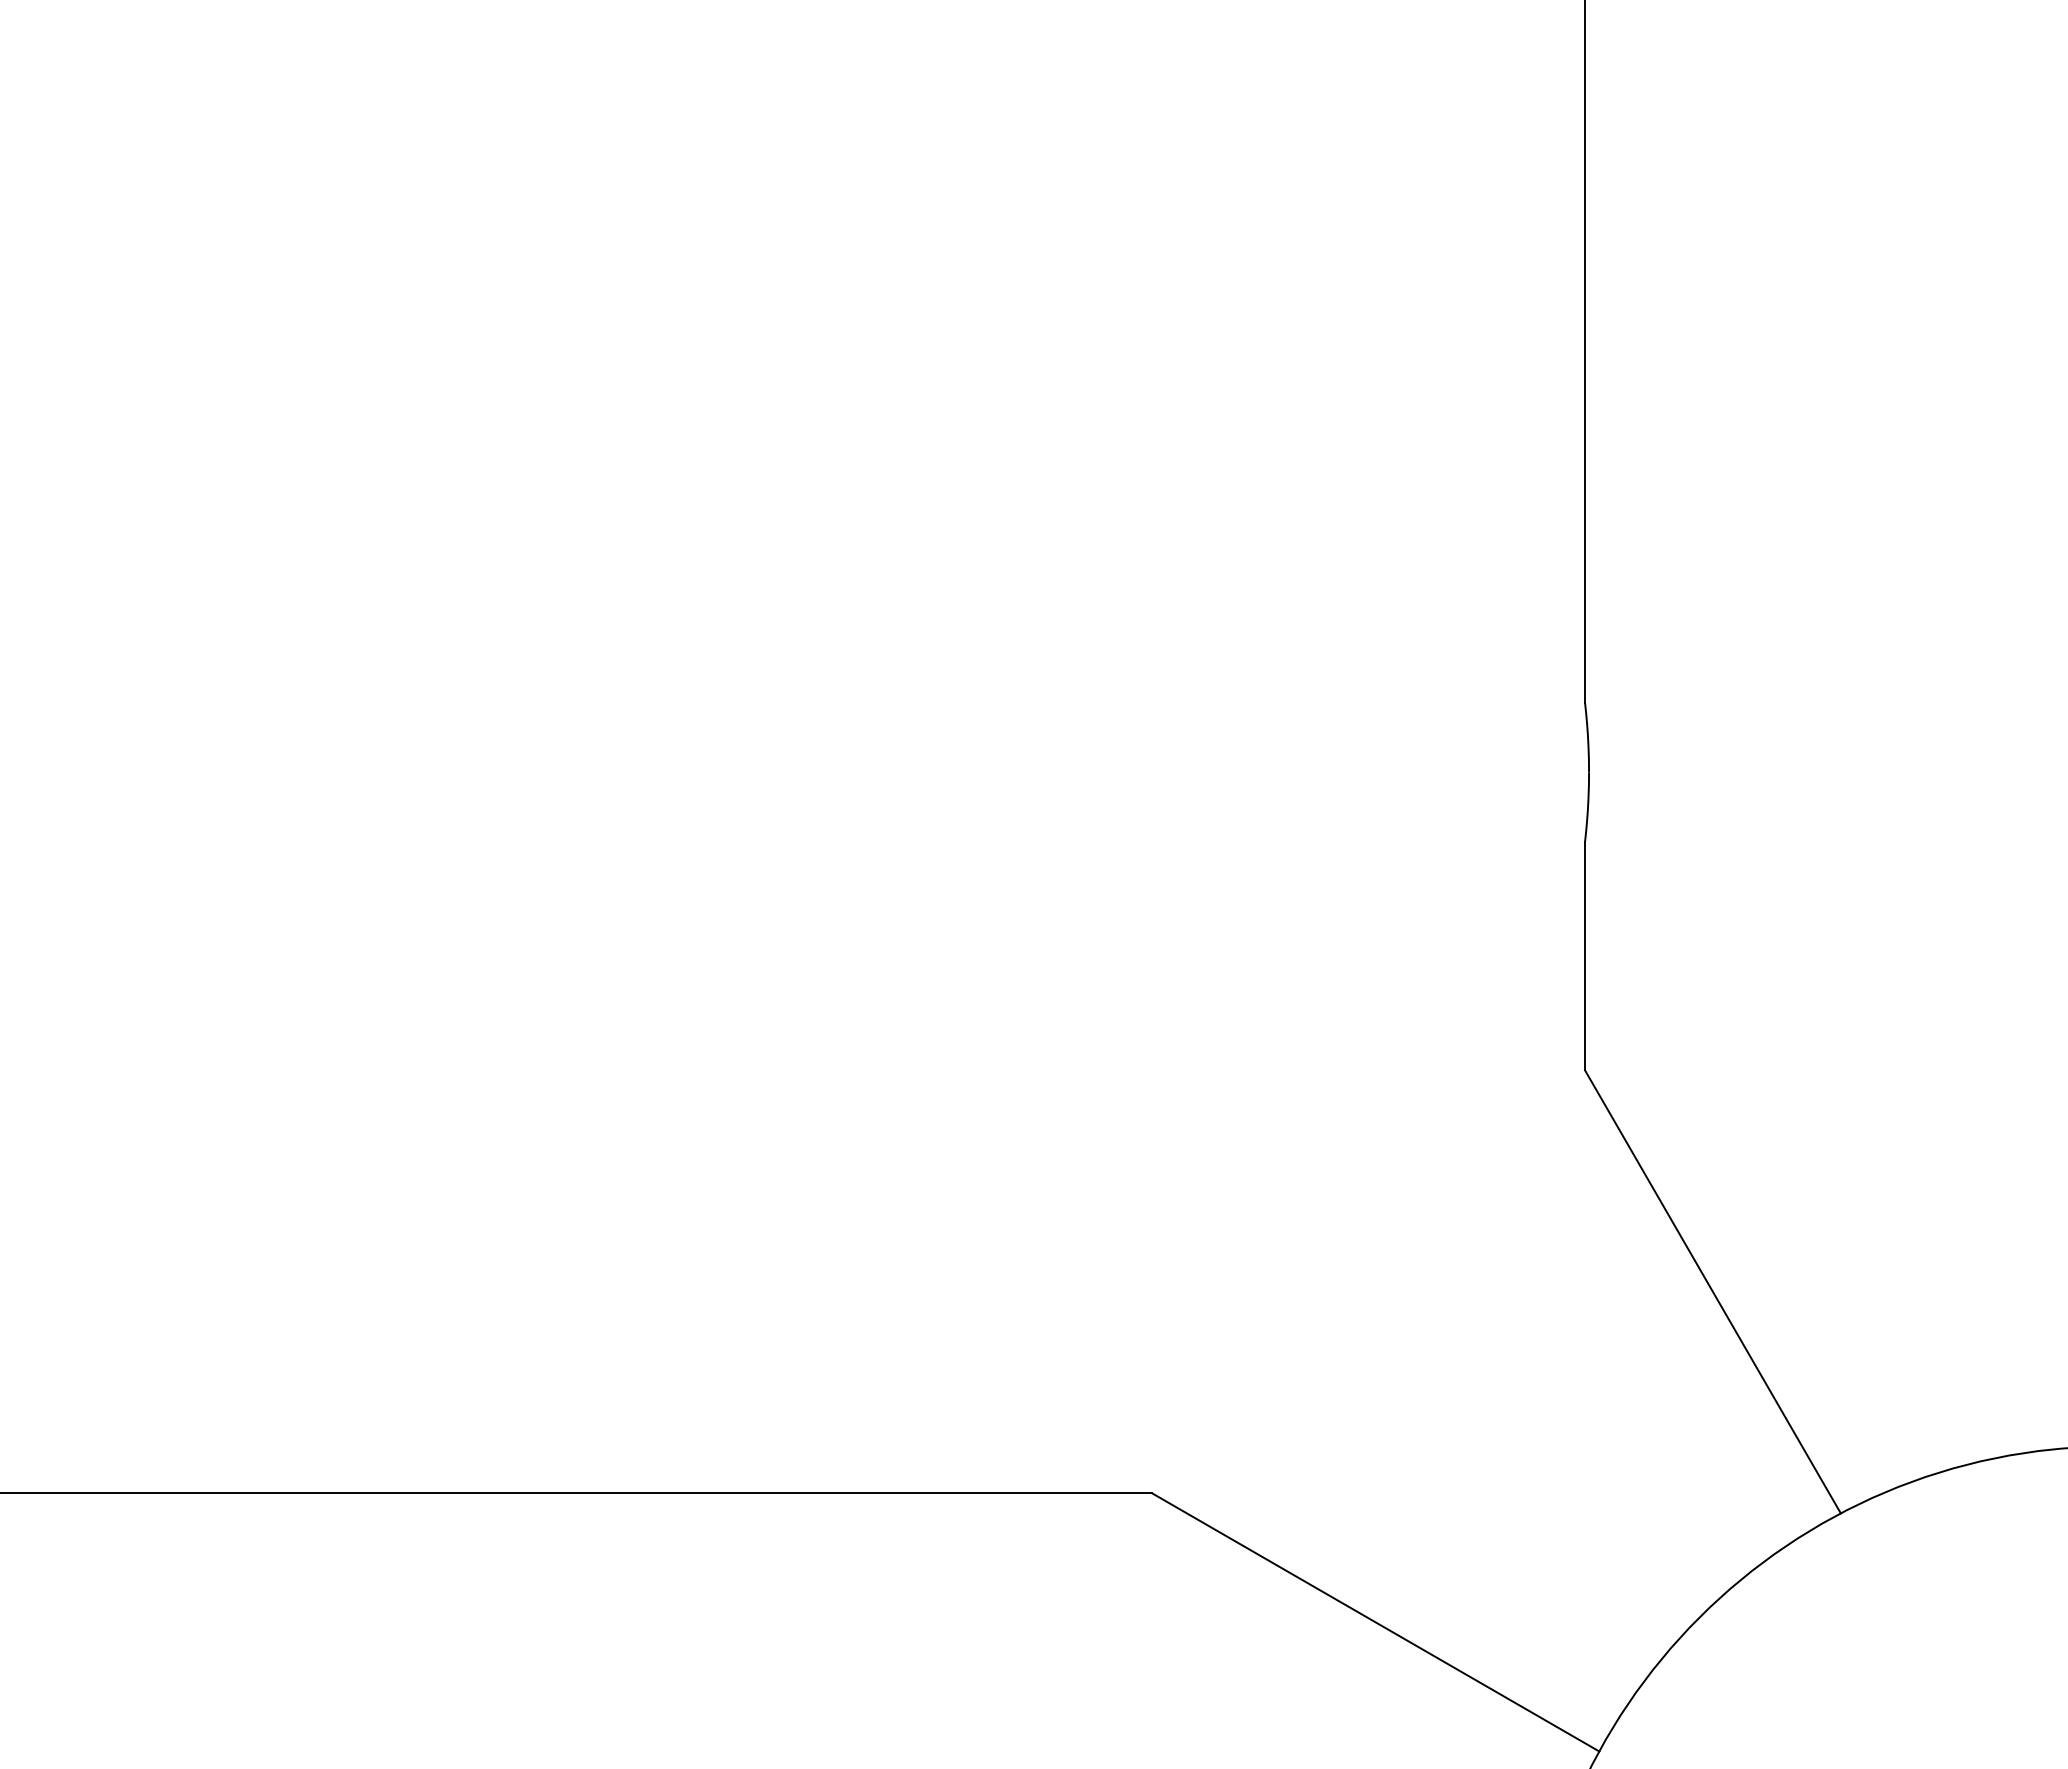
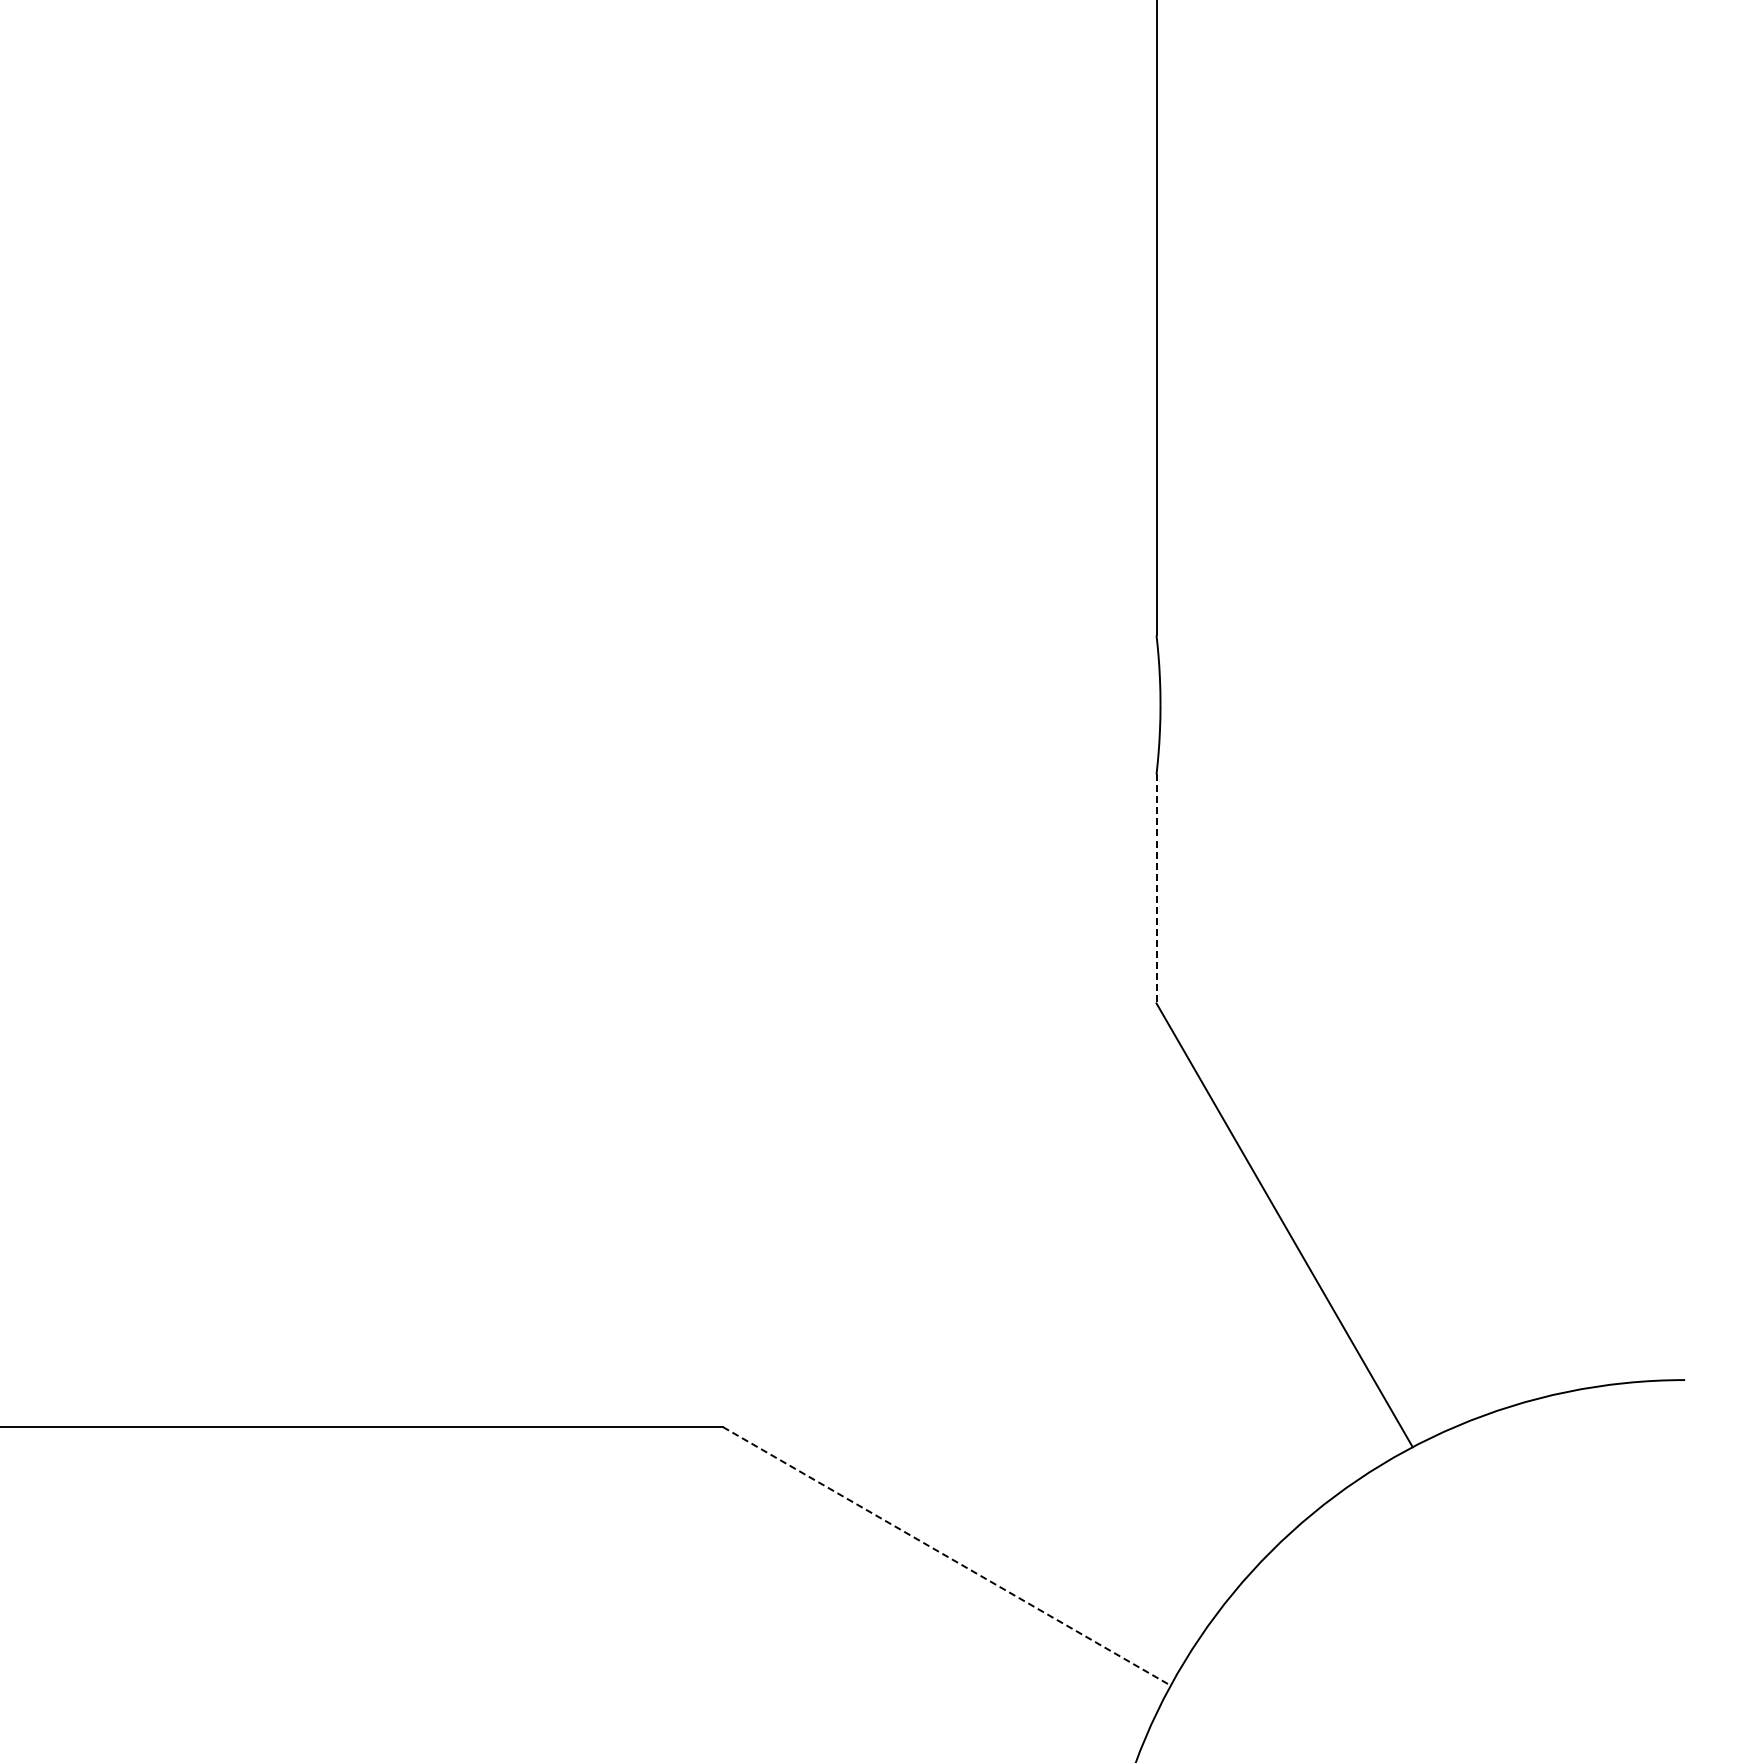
line: (1585, 956) -> (1156, 889), solid -> dashed
line: (1376, 1622) -> (947, 1556), solid -> dashed

